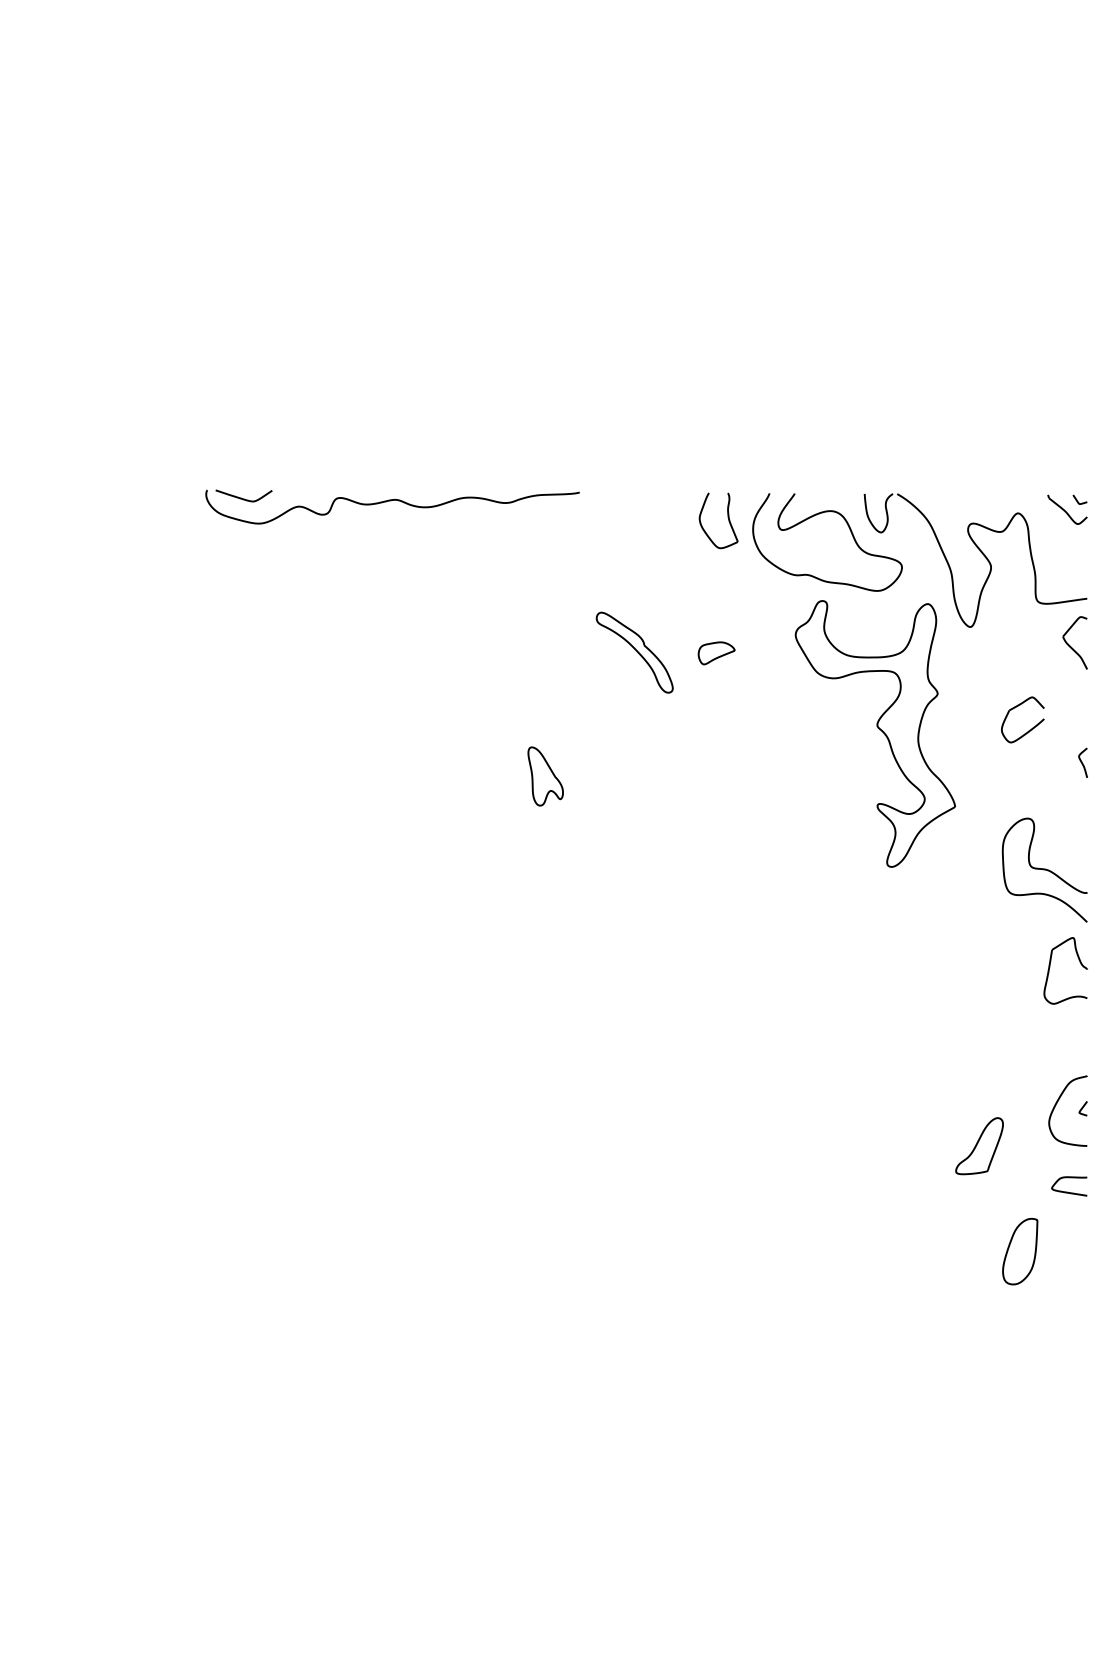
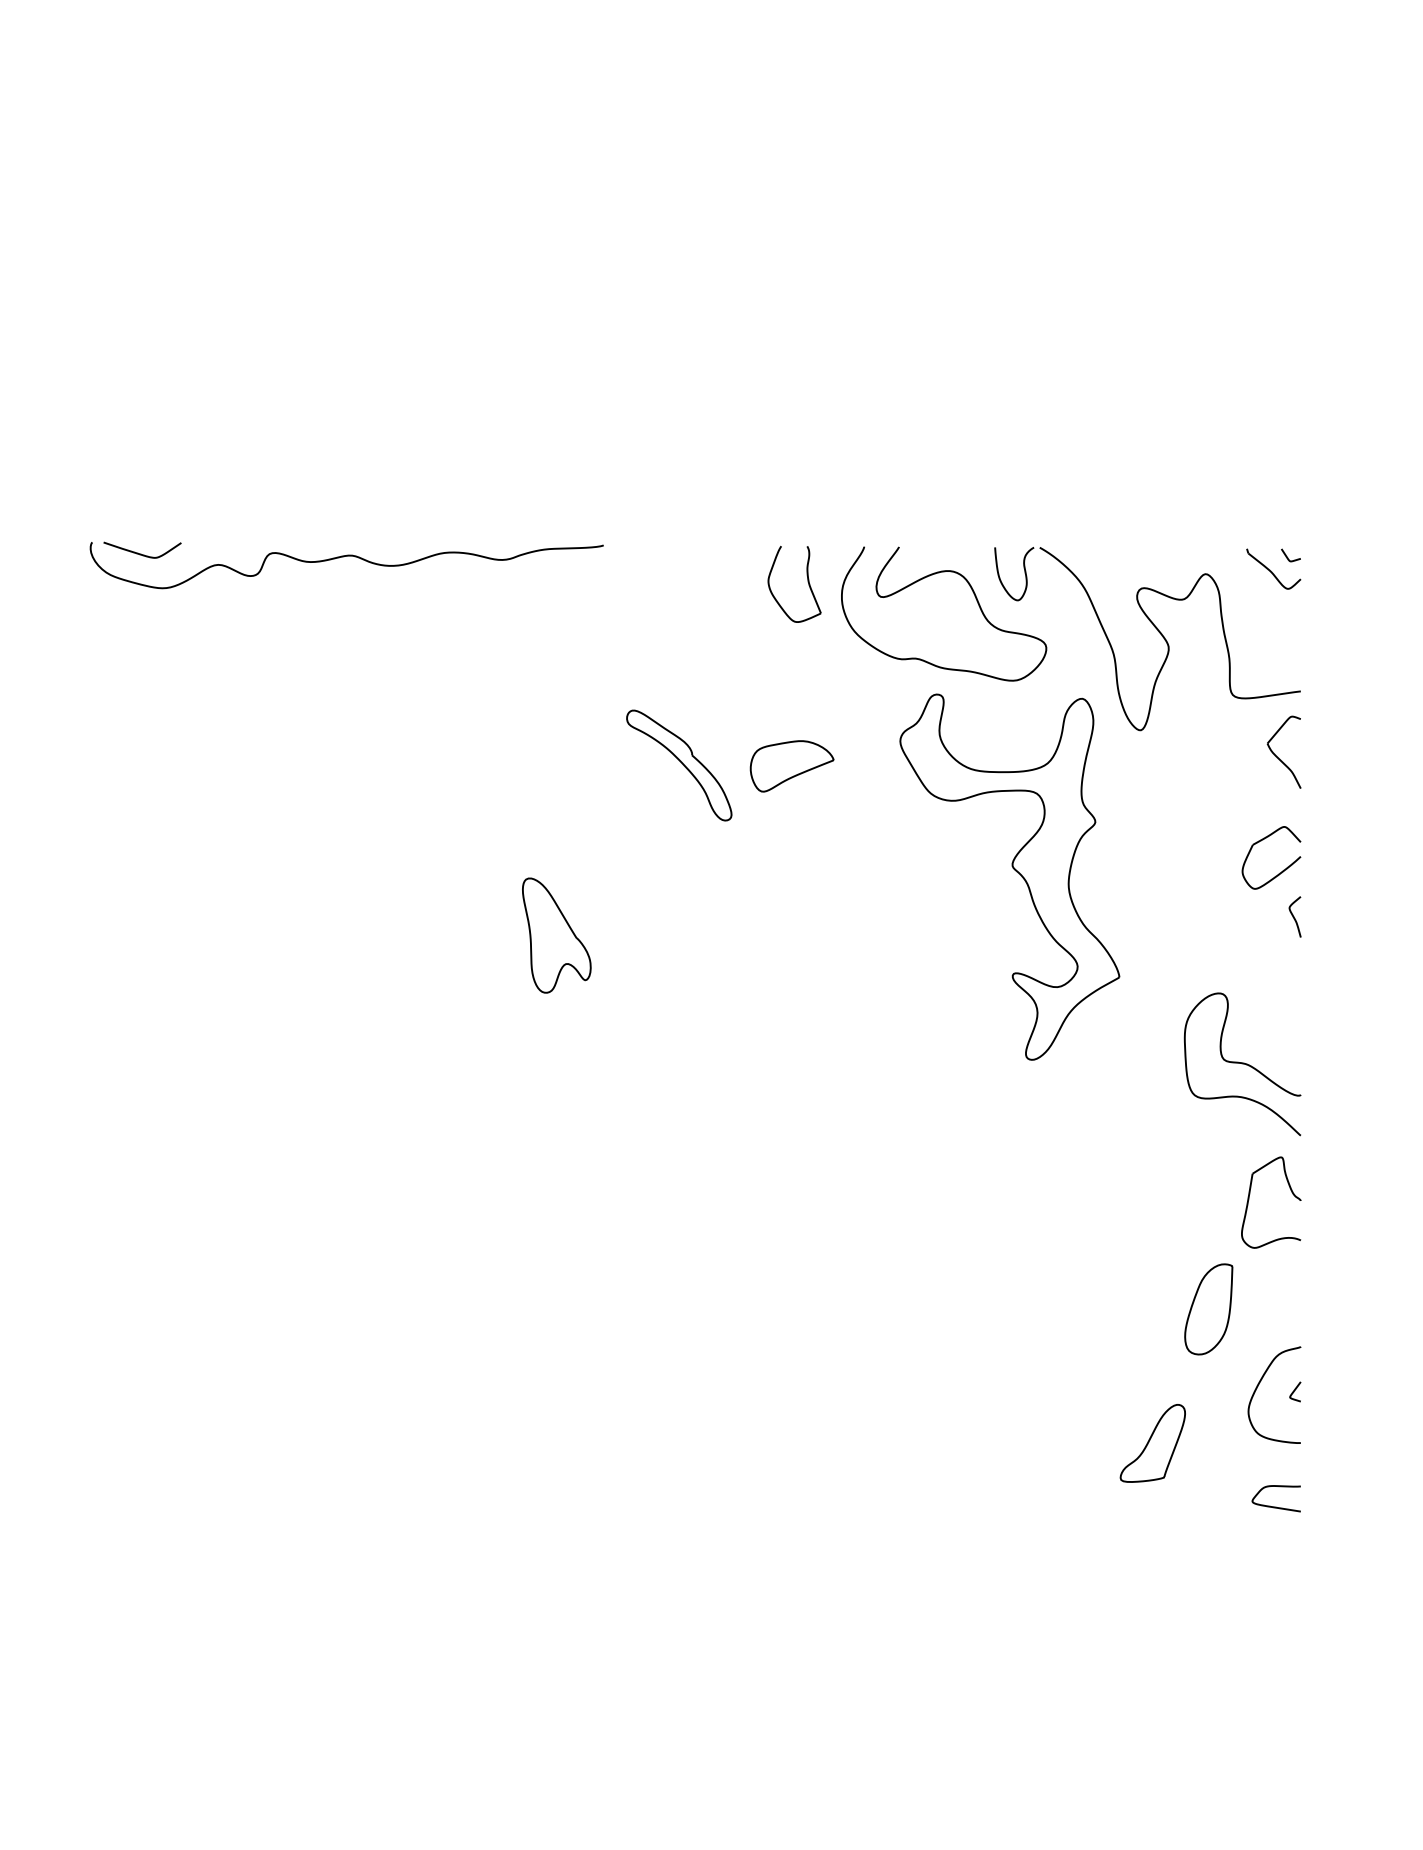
part: (716, 653) -> (791, 766), size x1.67
part: (1028, 730) -> (1279, 872), moved
part: (545, 776) -> (556, 935), size x1.43
part: (1020, 1251) -> (1209, 1309), moved

